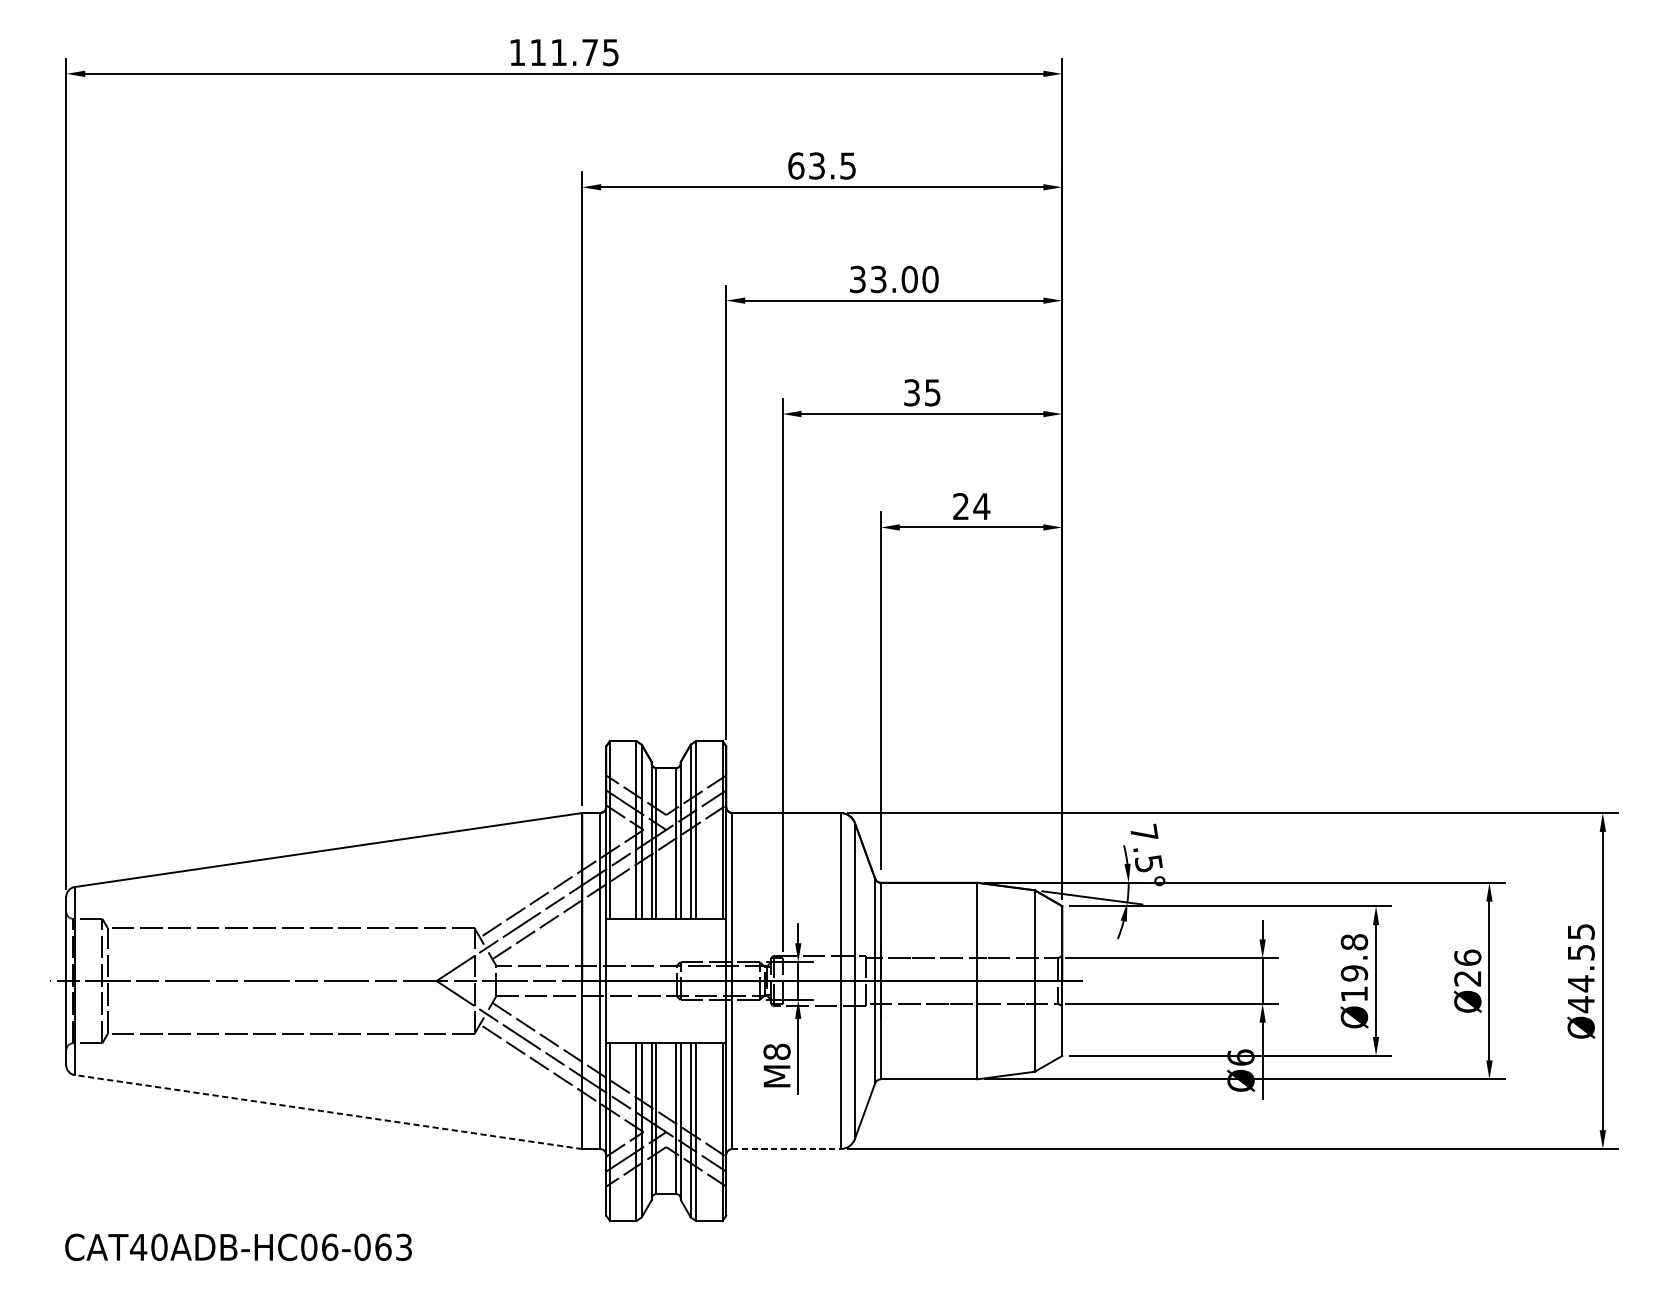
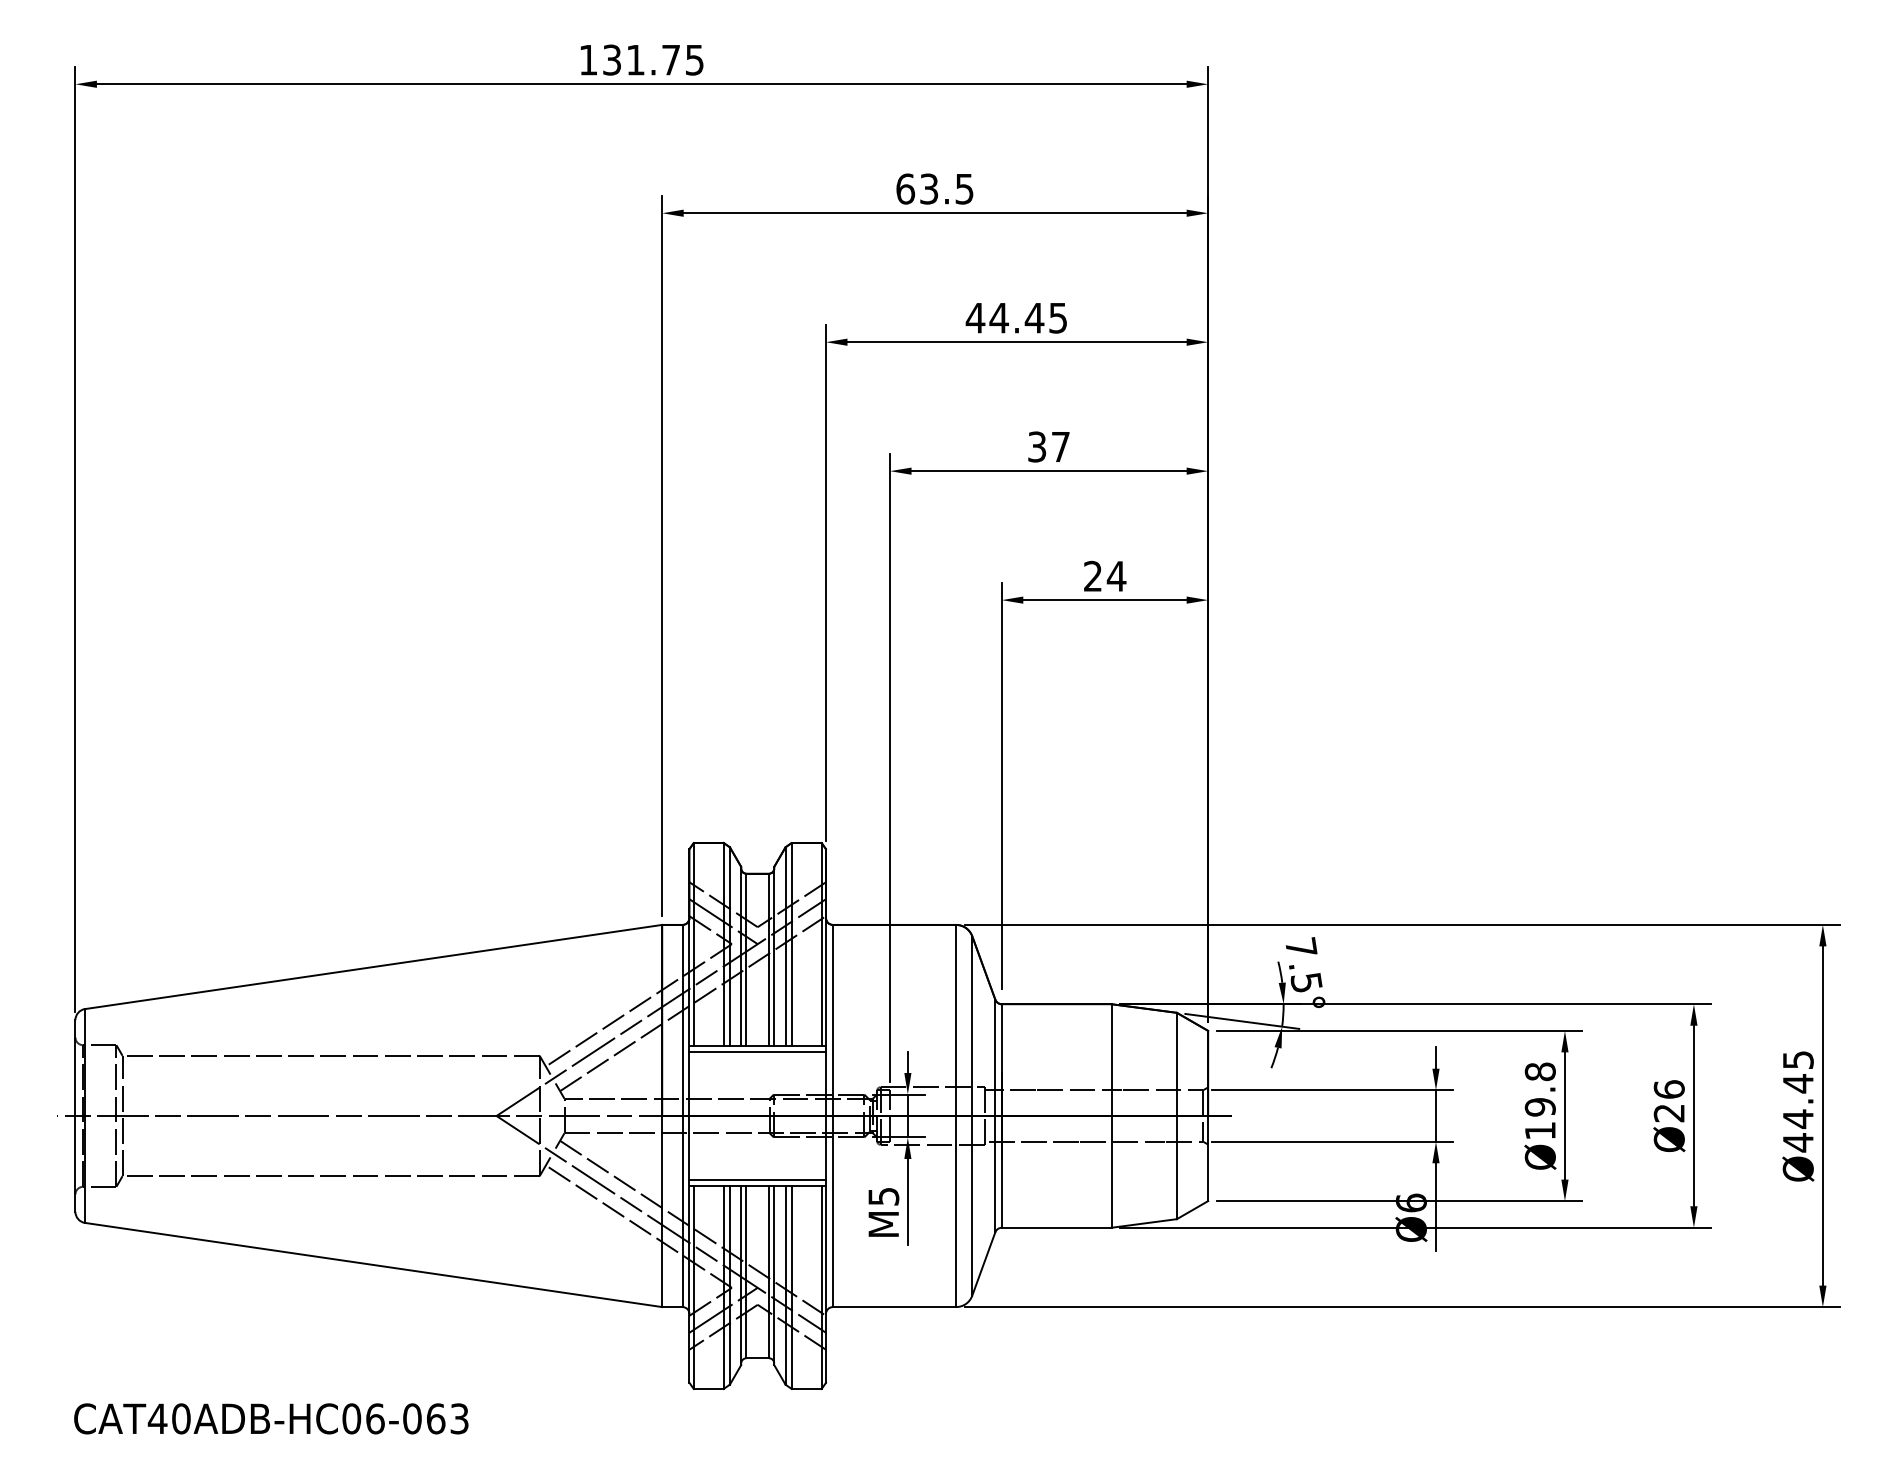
text: (537, 52) -> (611, 59), 111.75 -> 131.75
text: (893, 278) -> (1016, 317), 33.00 -> 44.45
text: (932, 393) -> (1060, 447), 35 -> 37
line: (666, 925) -> (757, 1052), added
text: (1581, 952) -> (1798, 1083), Ø44.55 -> Ø44.45
line: (666, 1036) -> (757, 1179), added
text: (776, 1051) -> (883, 1196), M8 -> M5
line: (328, 1111) -> (373, 1264), dashed -> solid
line: (786, 1149) -> (894, 1307), dashed -> solid

